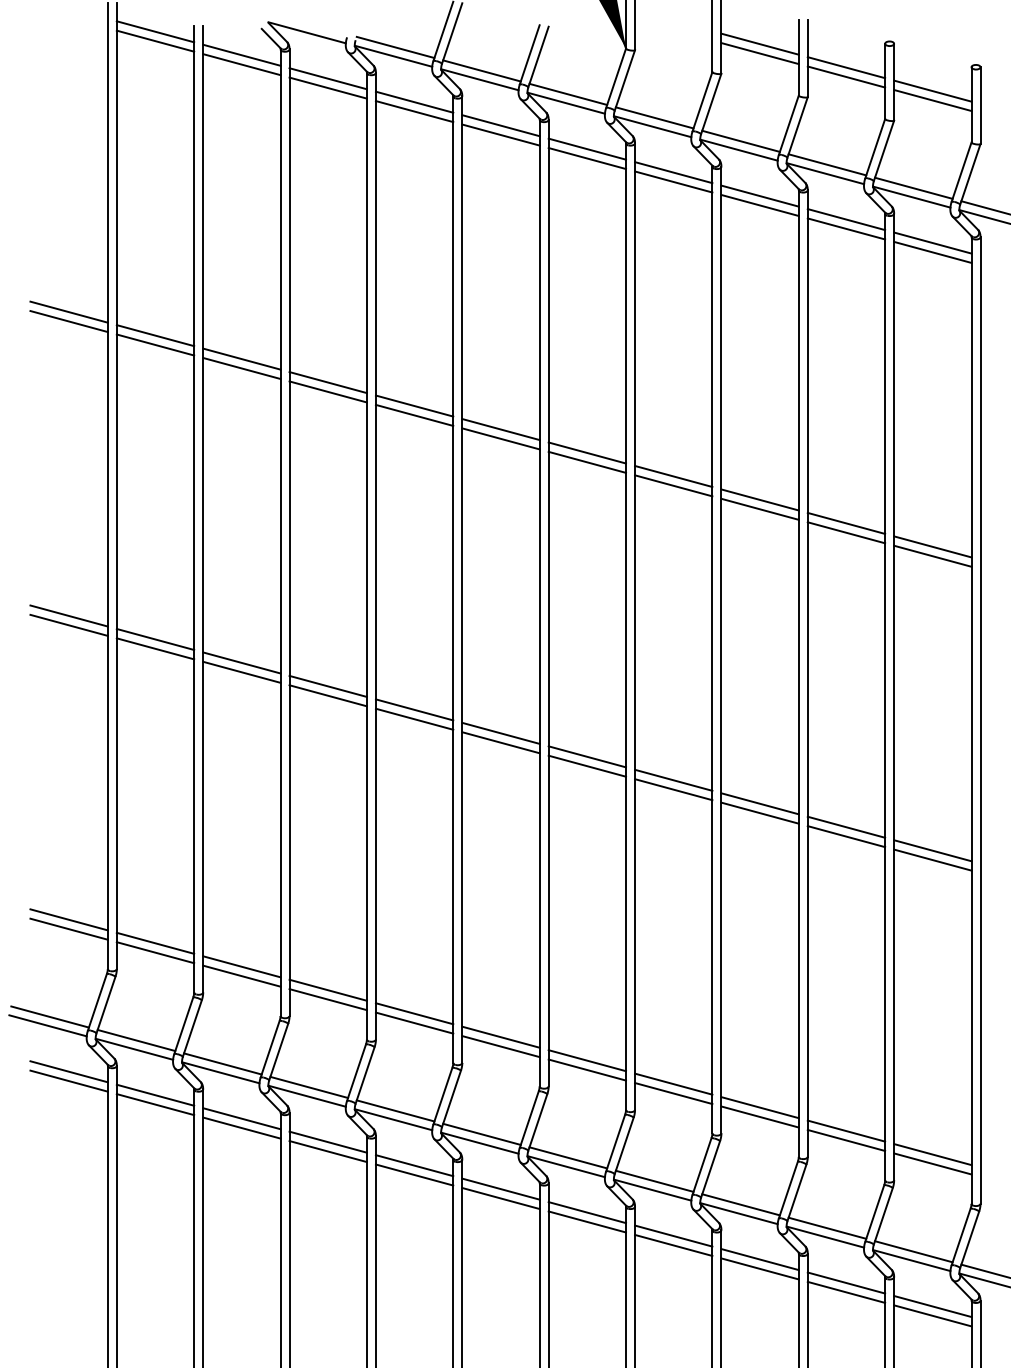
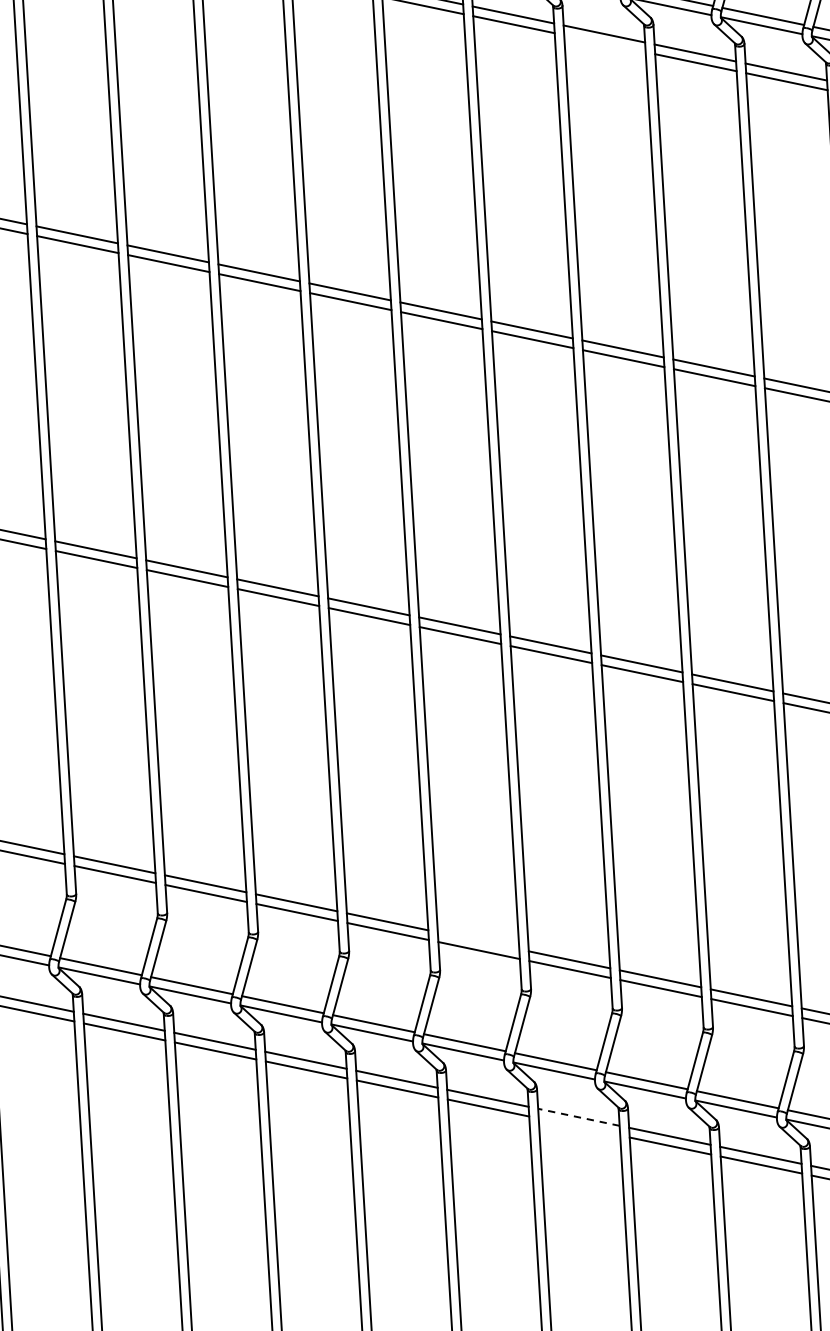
line: (759, 205) -> (604, 43), removed
line: (587, 1060) -> (478, 940), removed
line: (673, 1235) -> (578, 1116), solid -> dashed
line: (673, 1244) -> (579, 1126), removed

